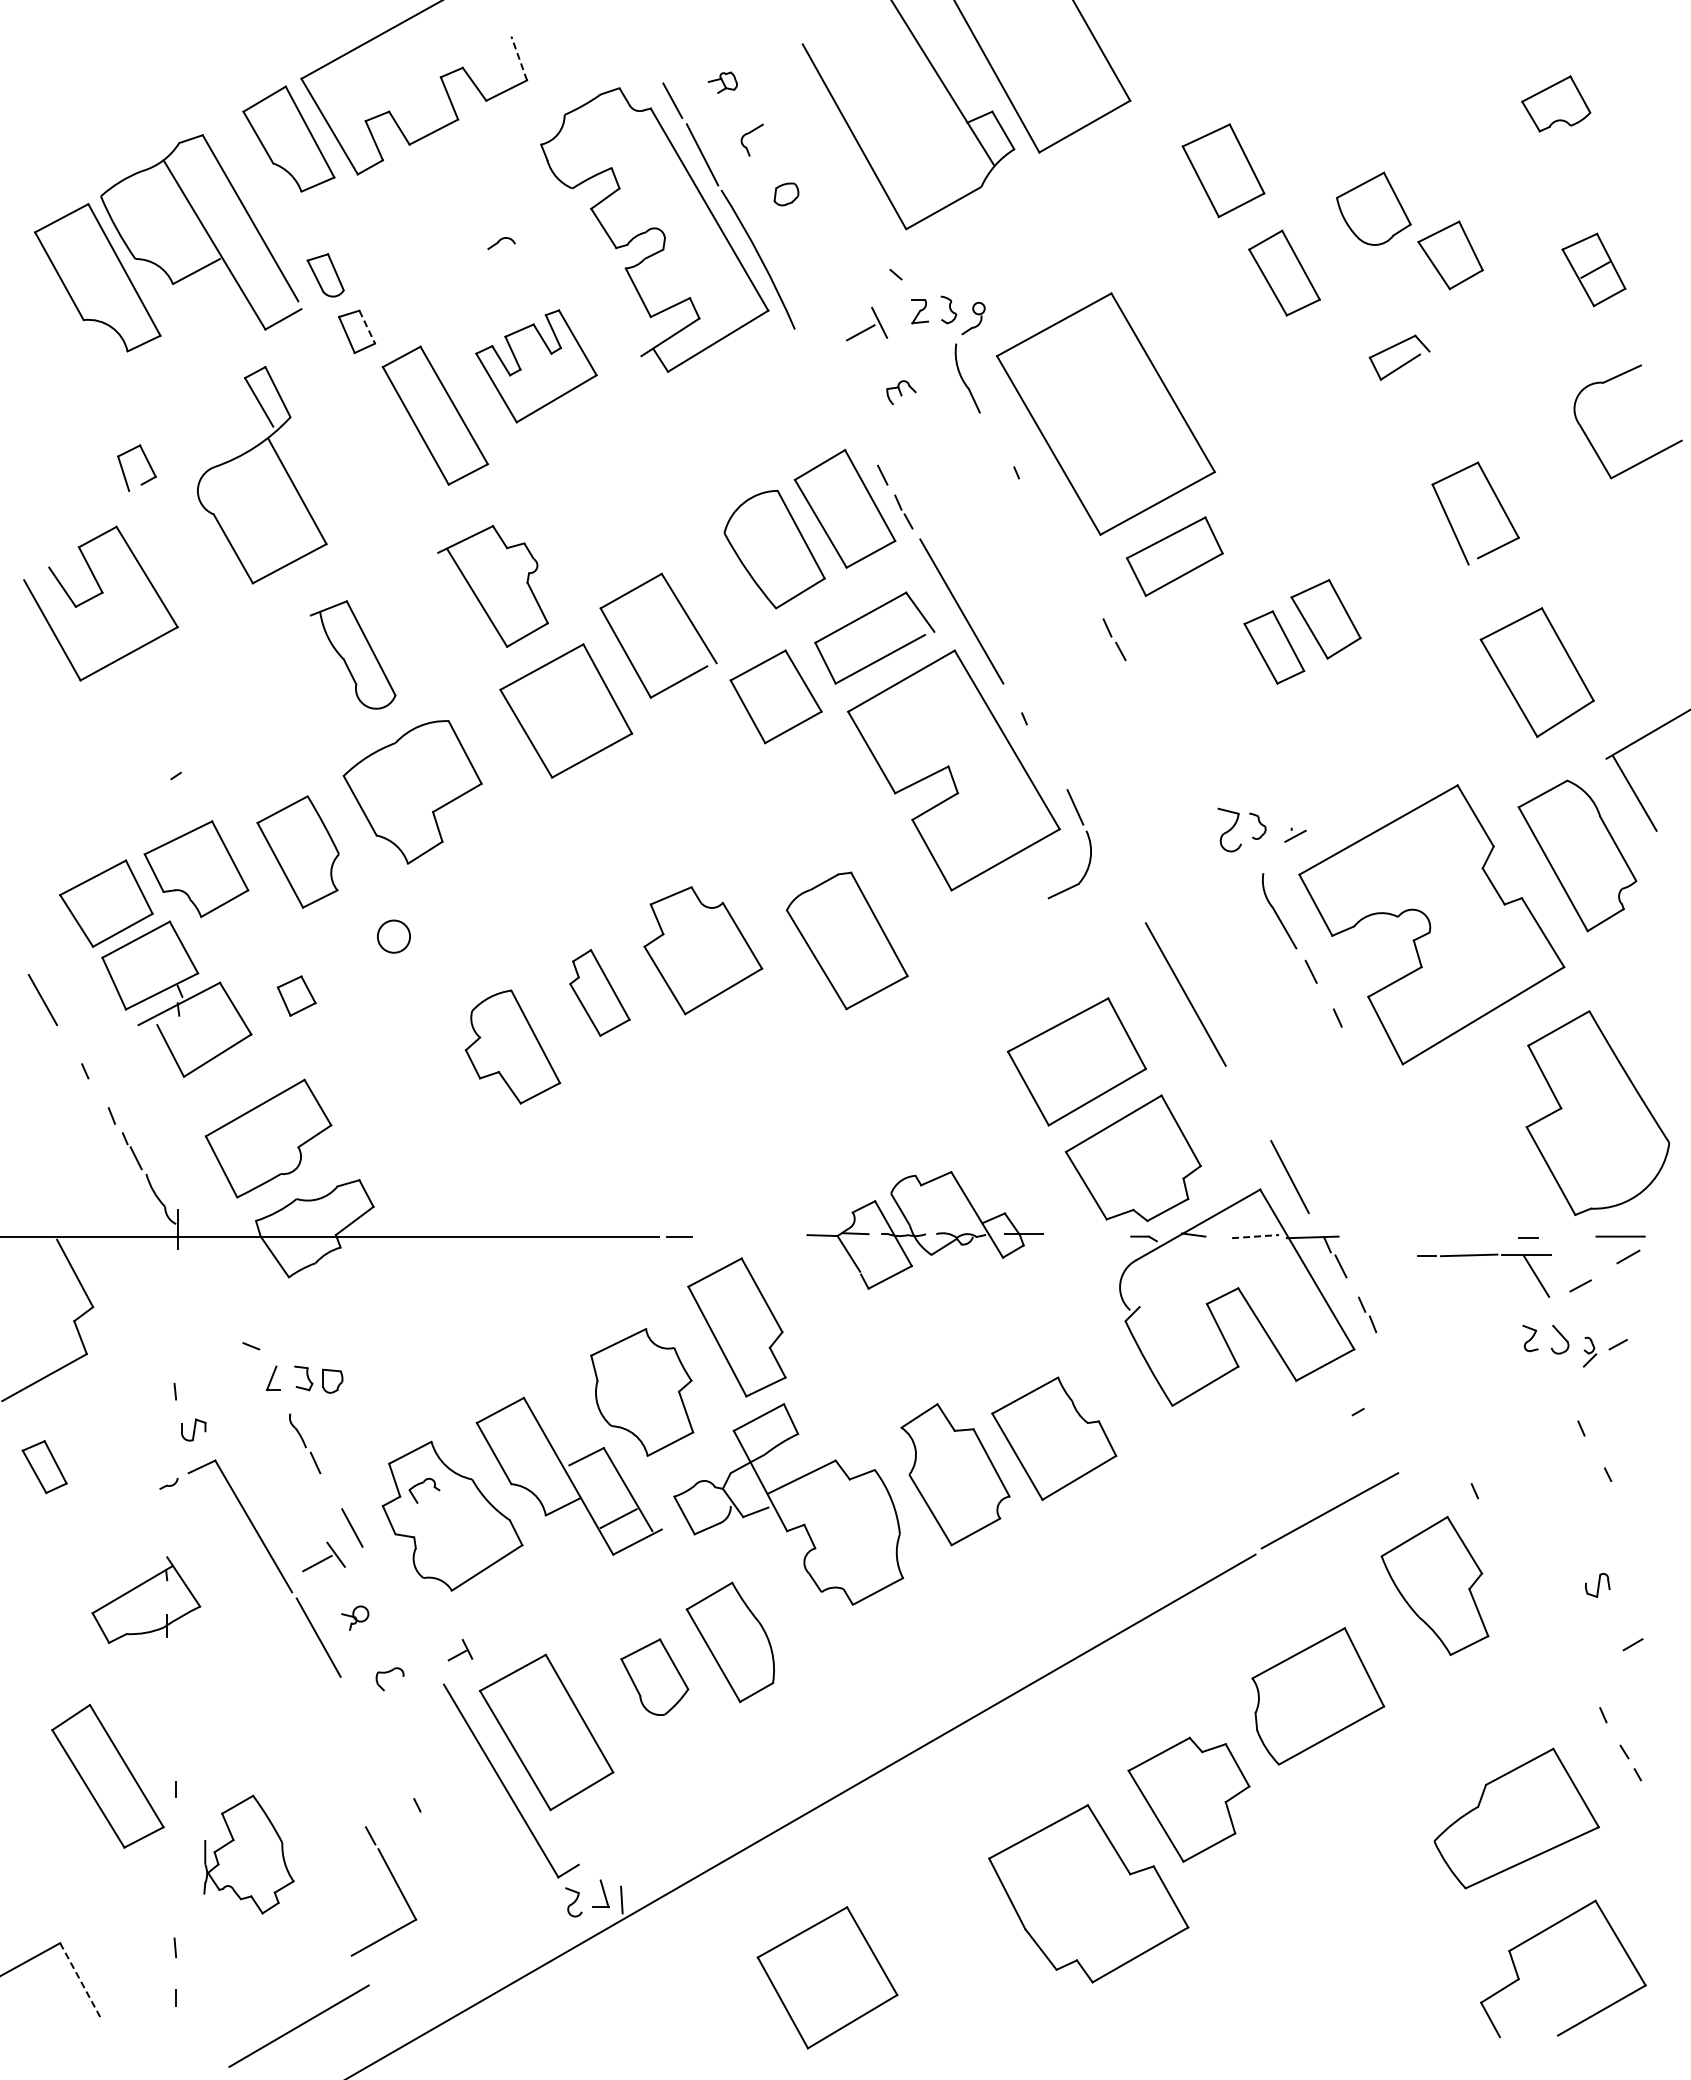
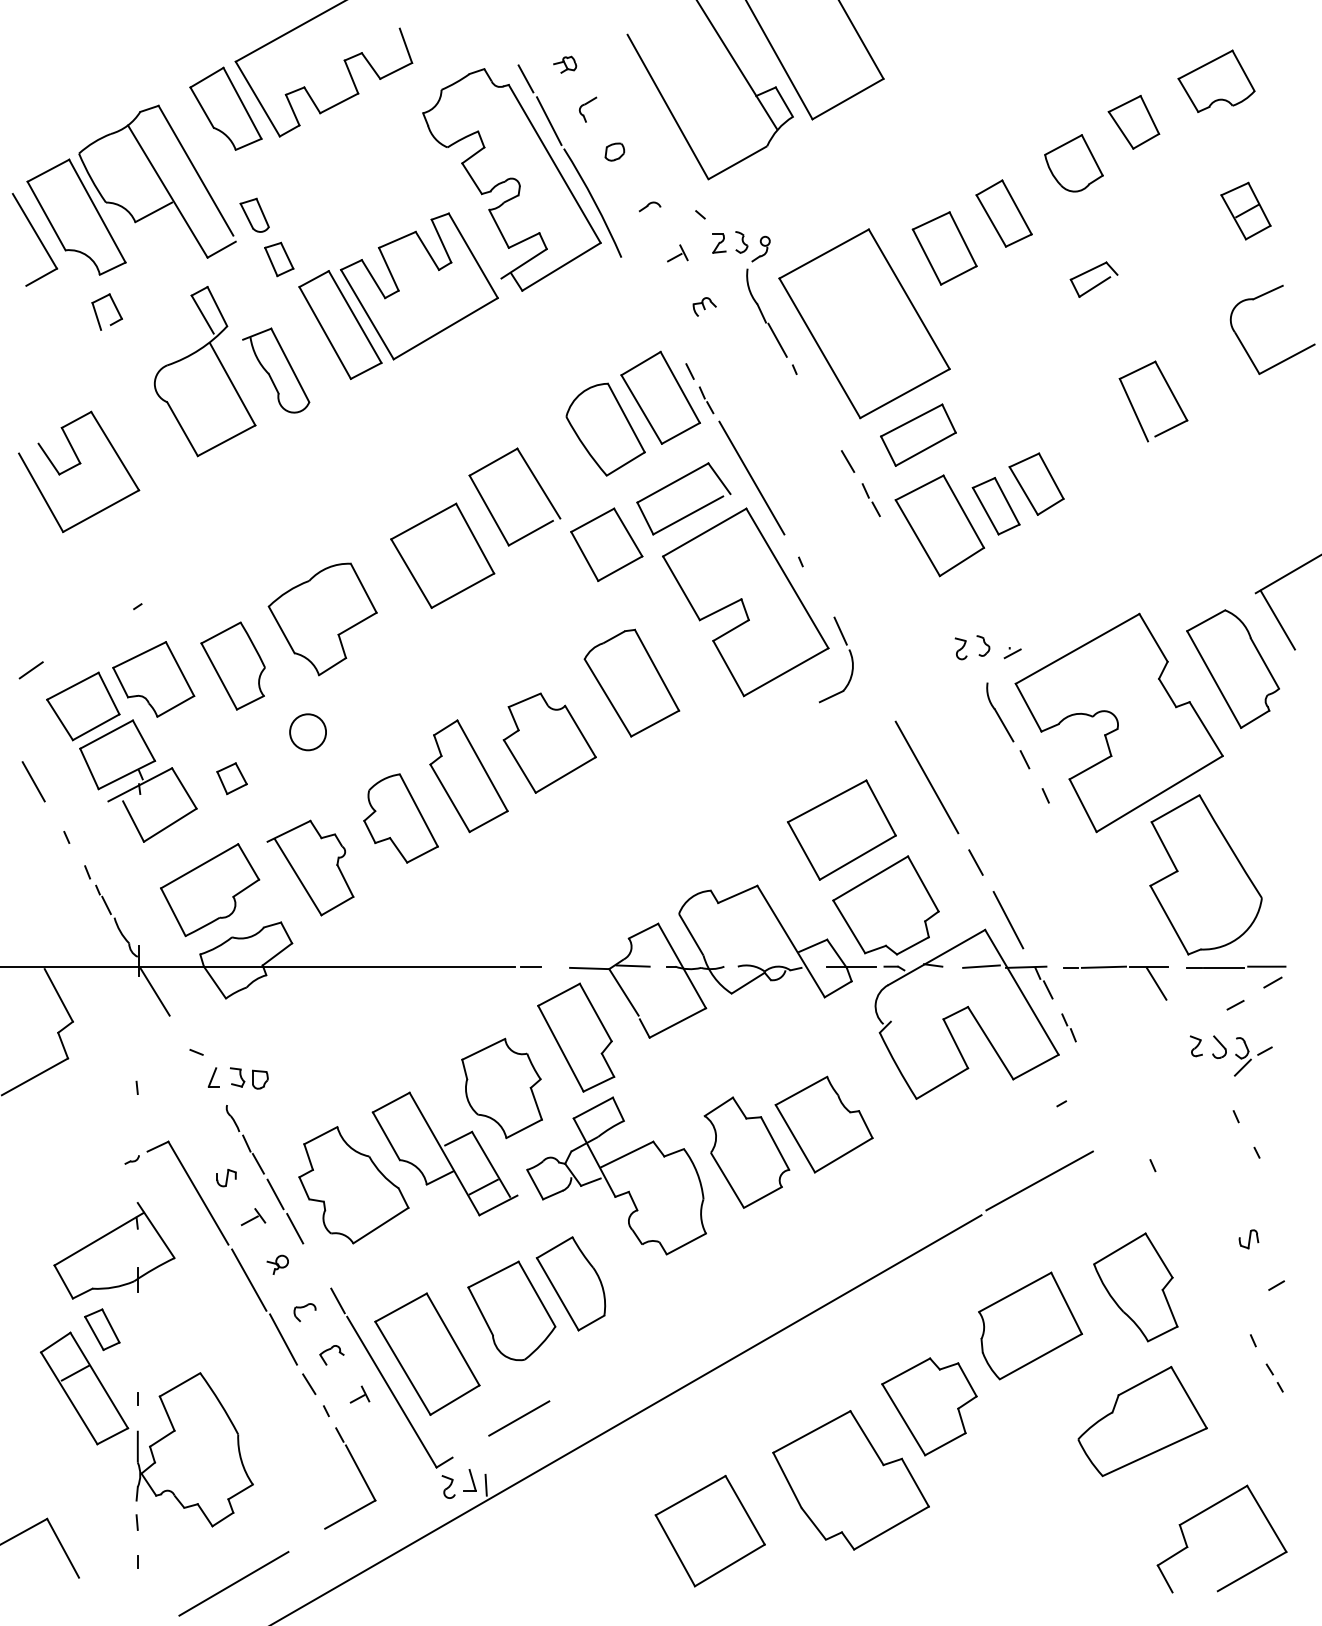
line: (519, 58) -> (406, 45), dashed -> solid
part: (1555, 103) -> (1215, 81), size x1.43
part: (1223, 170) -> (944, 248), moved
part: (501, 243) -> (650, 206), moved
part: (1450, 255) -> (1133, 122), moved
part: (44, 306) -> (34, 239), added
part: (866, 323) -> (677, 252), size x0.62
line: (367, 327) -> (287, 256), dashed -> solid
part: (536, 366) -> (419, 286), size x1.67
line: (994, 435) -> (777, 340), added
part: (147, 462) -> (115, 307), moved
part: (492, 586) -> (310, 868), moved
line: (1084, 590) -> (847, 461), added
part: (352, 654) -> (275, 370), moved
part: (1536, 672) -> (939, 525), moved
part: (1229, 829) -> (961, 648), size x0.62
line: (39, 857) -> (31, 670), added
circle: (393, 936) -> (307, 732), size x1.43
part: (847, 940) -> (632, 682), moved
part: (599, 992) -> (468, 775), size x1.67
line: (1248, 1103) -> (975, 862), added
part: (1597, 1112) -> (1205, 874), moved
part: (924, 1230) -> (722, 961), size x1.67
line: (1255, 1236) -> (981, 966), dashed -> solid
line: (1565, 1238) -> (1223, 968), added
part: (1484, 1255) -> (1115, 967), moved
line: (197, 1268) -> (154, 991), added
part: (1589, 1352) -> (1242, 1057), size x1.67
part: (193, 1429) -> (226, 1177), moved
part: (44, 1466) -> (102, 1329), moved
part: (423, 1483) -> (331, 1349), moved
line: (330, 1488) -> (258, 1163), added
part: (324, 1556) -> (253, 1216), size x0.71
line: (377, 1571) -> (295, 1228), added
part: (1434, 1585) -> (1135, 1287), moved
part: (146, 1599) -> (114, 1250), size x1.43
part: (460, 1650) -> (360, 1394), moved
line: (431, 1663) -> (337, 1300), added
part: (654, 1677) -> (511, 1311), size x1.67
line: (362, 1713) -> (283, 1339), added
line: (96, 1756) -> (75, 1373), added
line: (395, 1770) -> (309, 1383), added
line: (663, 1814) -> (518, 1418), added
part: (1516, 1818) -> (1142, 1421), moved
part: (248, 1854) -> (194, 1449), size x1.67
part: (396, 1885) -> (360, 1473), moved
part: (827, 1977) -> (710, 1530), moved
line: (80, 1980) -> (63, 1548), dashed -> solid

